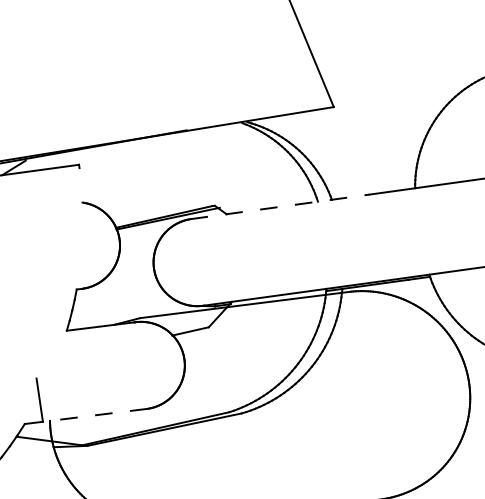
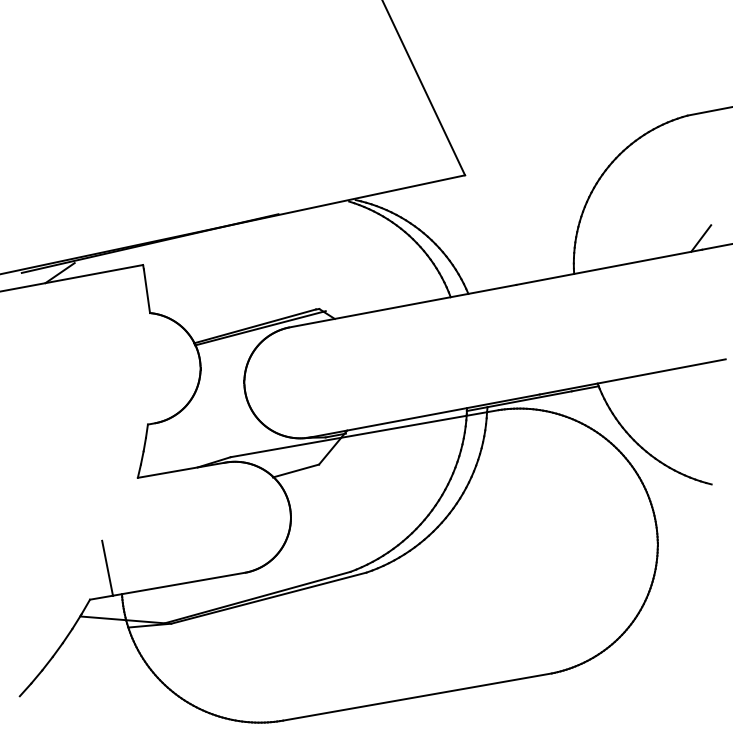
line: (80, 185) -> (146, 291), added
line: (279, 207) -> (402, 306), dashed -> solid
line: (94, 415) -> (178, 584), dashed -> solid

